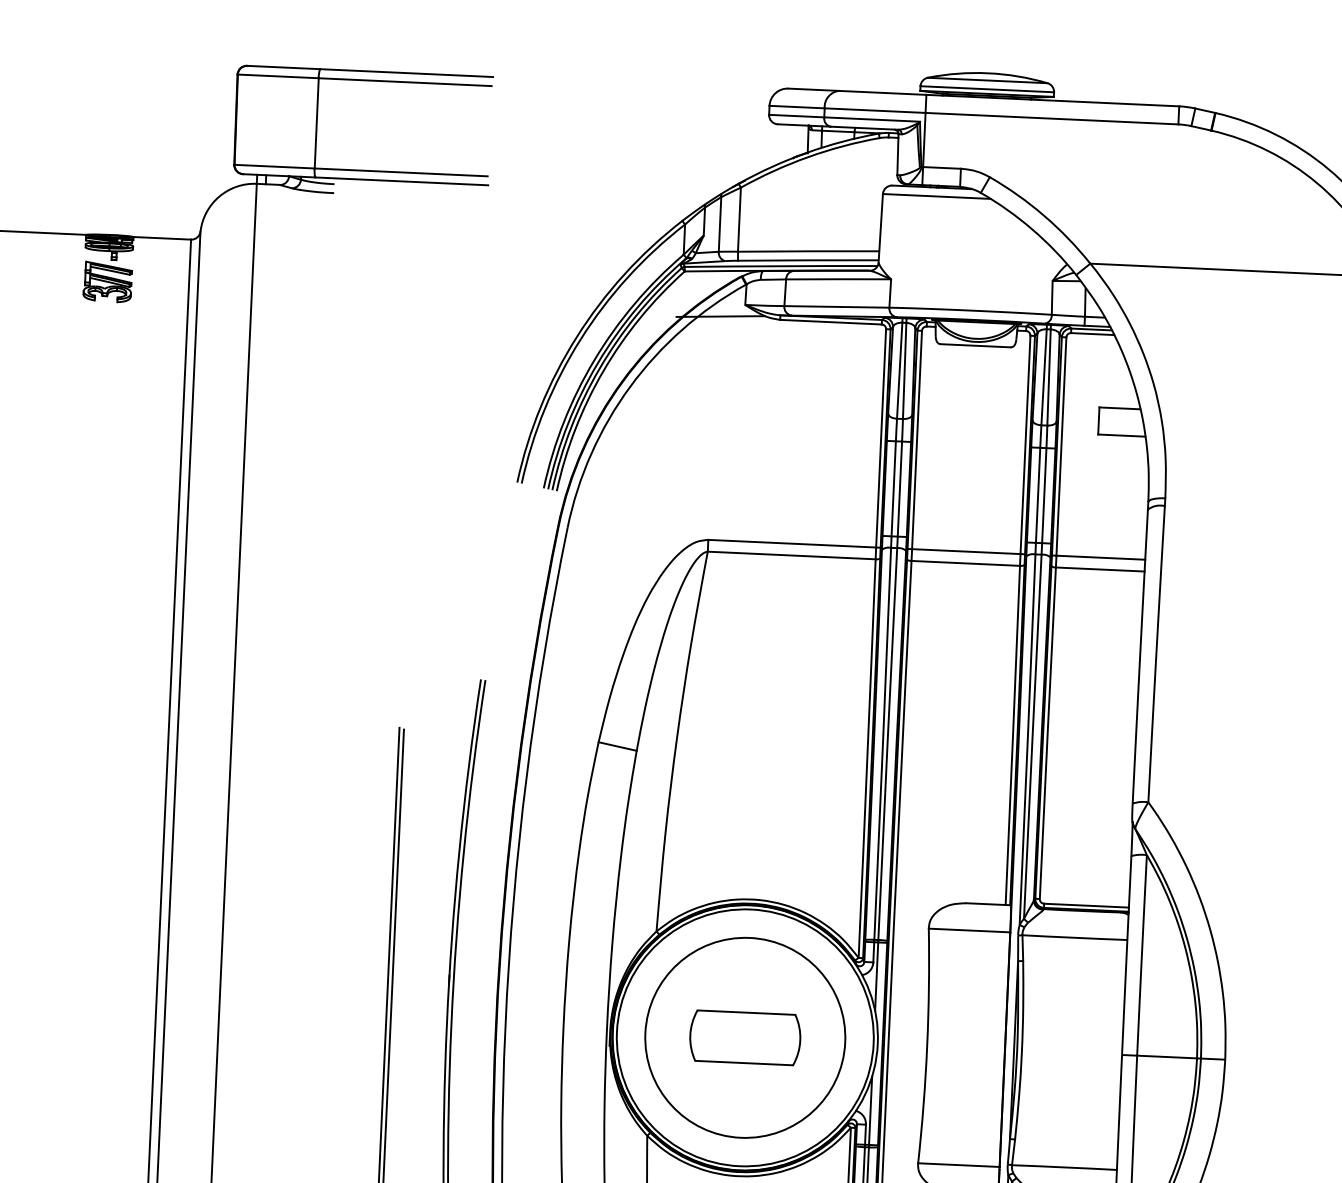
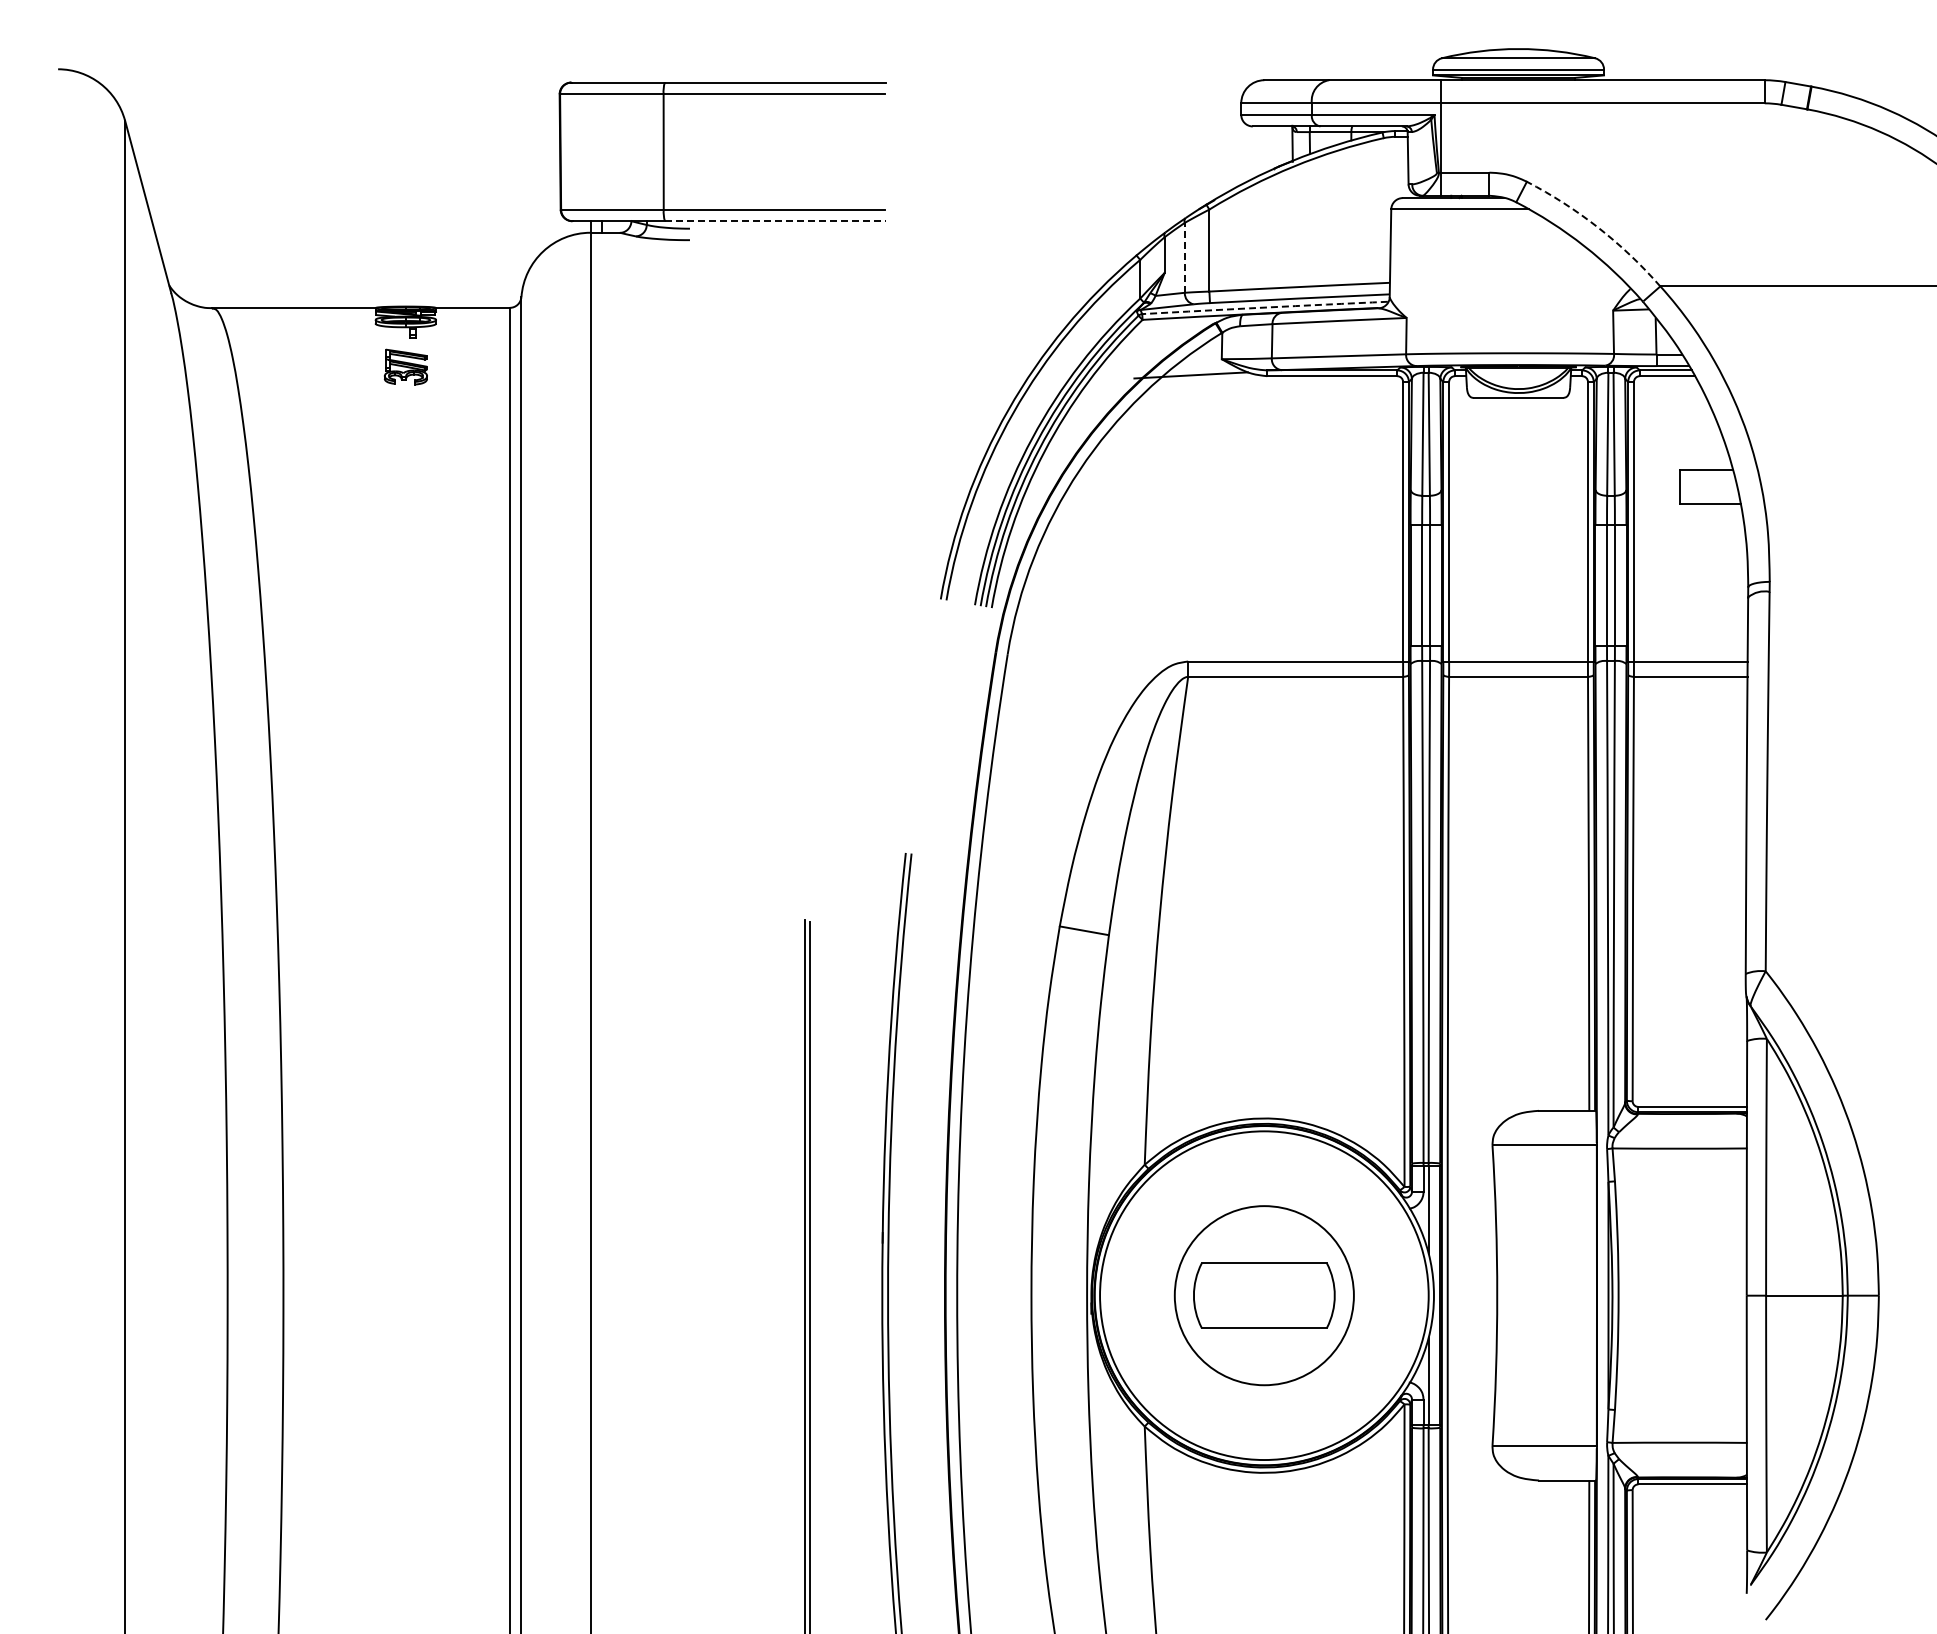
line: (401, 181) -> (775, 221), solid -> dashed
arc: (1044, 215) -> (1598, 227), solid -> dashed
line: (719, 224) -> (1184, 257), solid -> dashed
arc: (781, 266) -> (1265, 307), solid -> dashed
part: (107, 281) -> (405, 366), size x0.7
circle: (745, 1037) -> (1264, 1295), size x0.7

